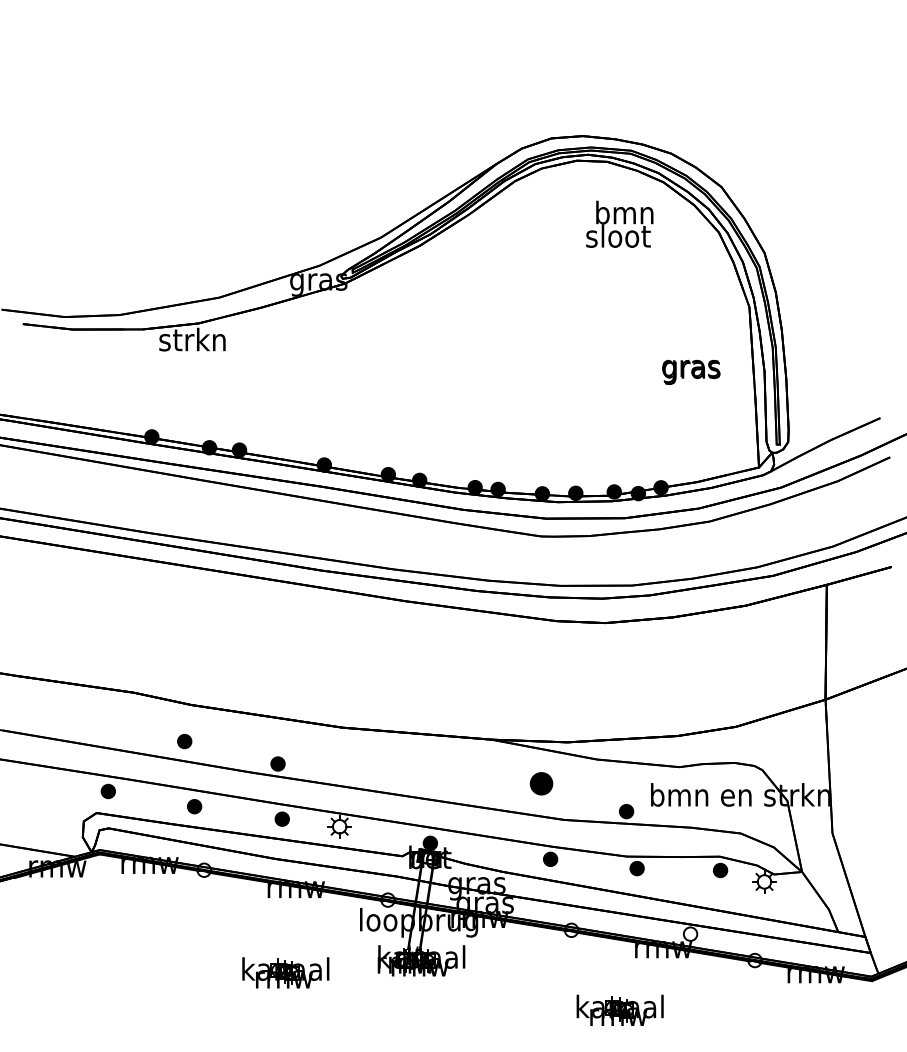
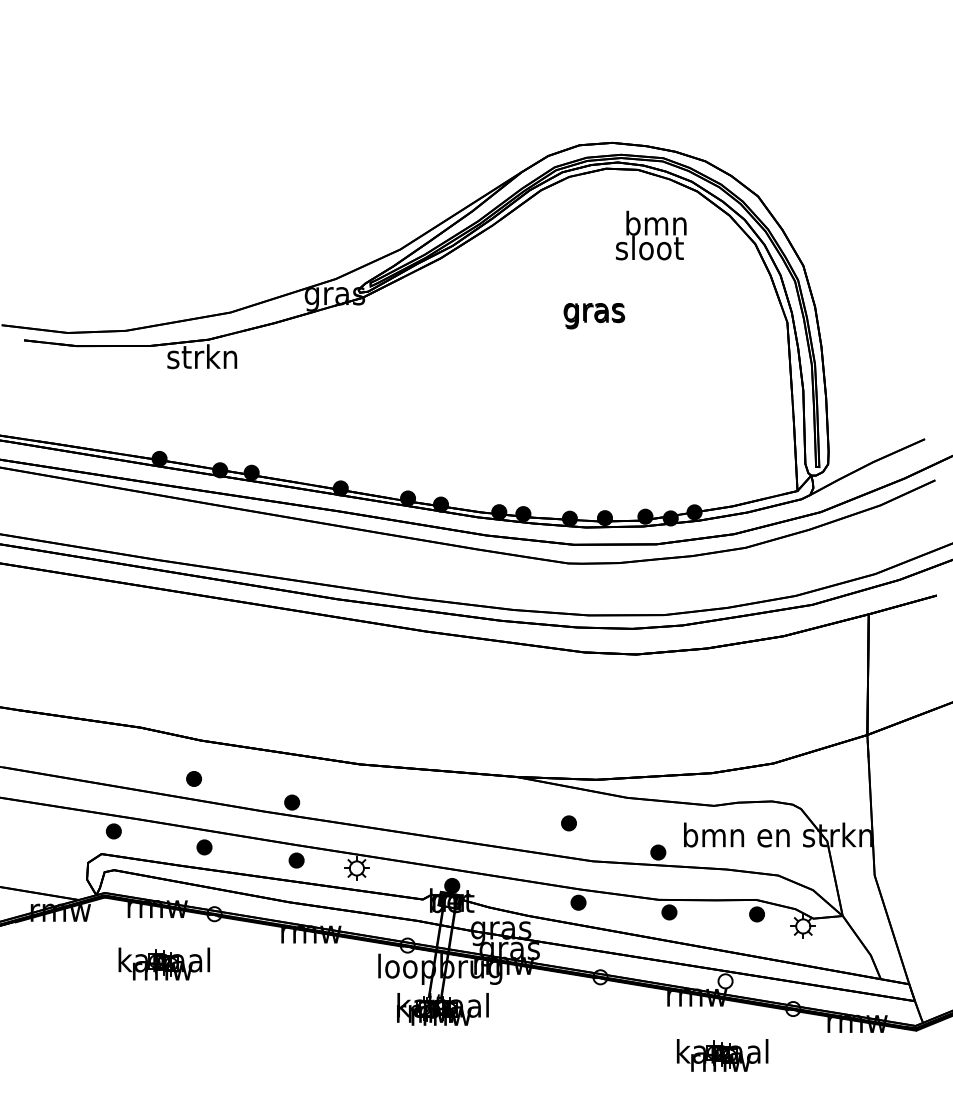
text: (691, 372) -> (594, 316), moved
part: (541, 783) -> (568, 823), size x0.62
part: (285, 972) -> (163, 963), moved
part: (620, 1010) -> (722, 1055), moved

